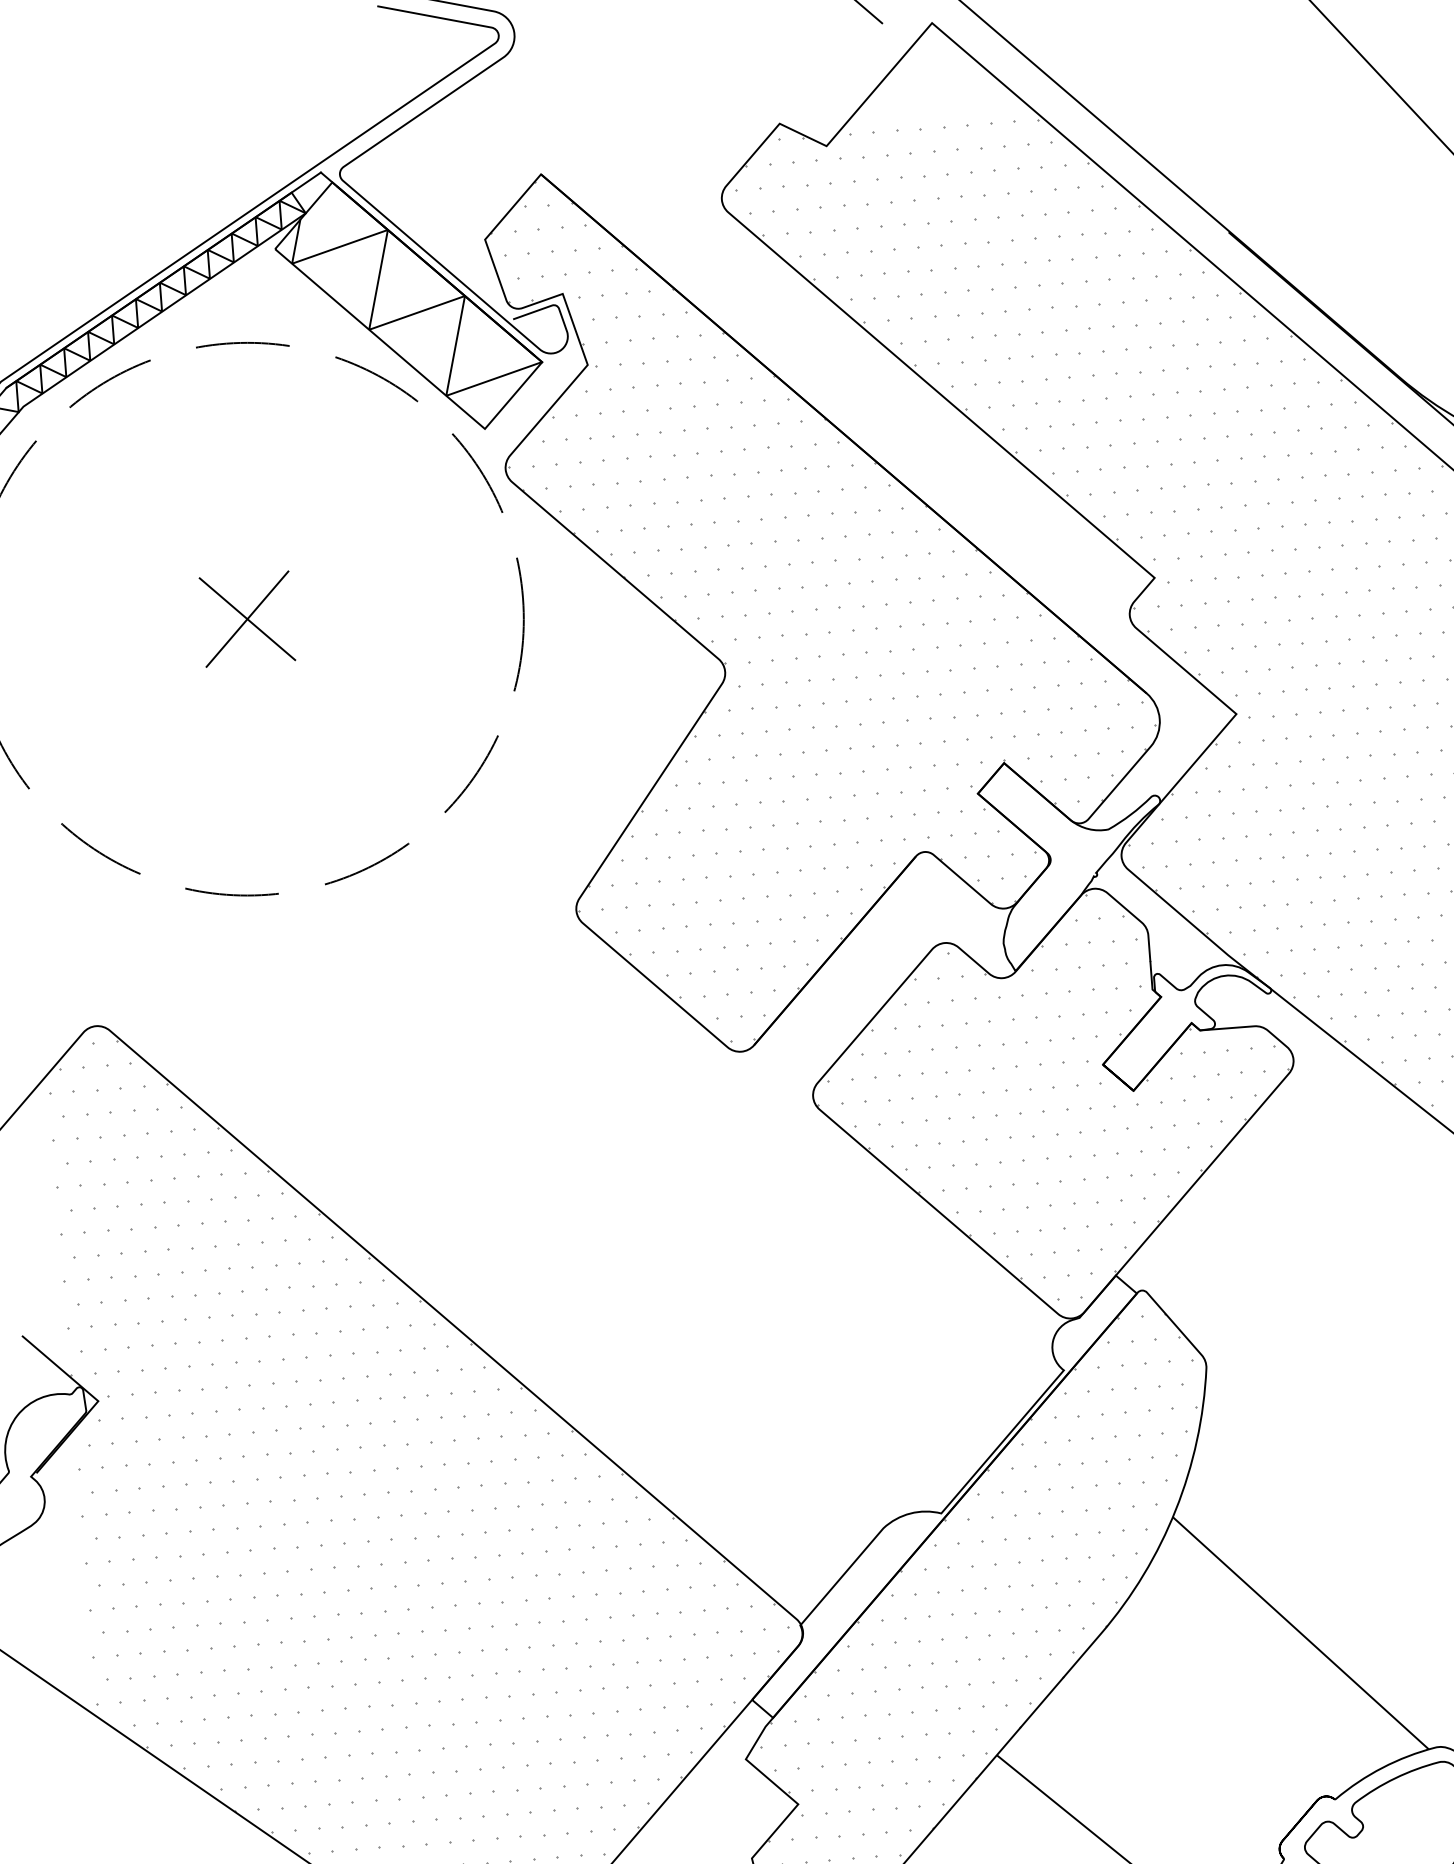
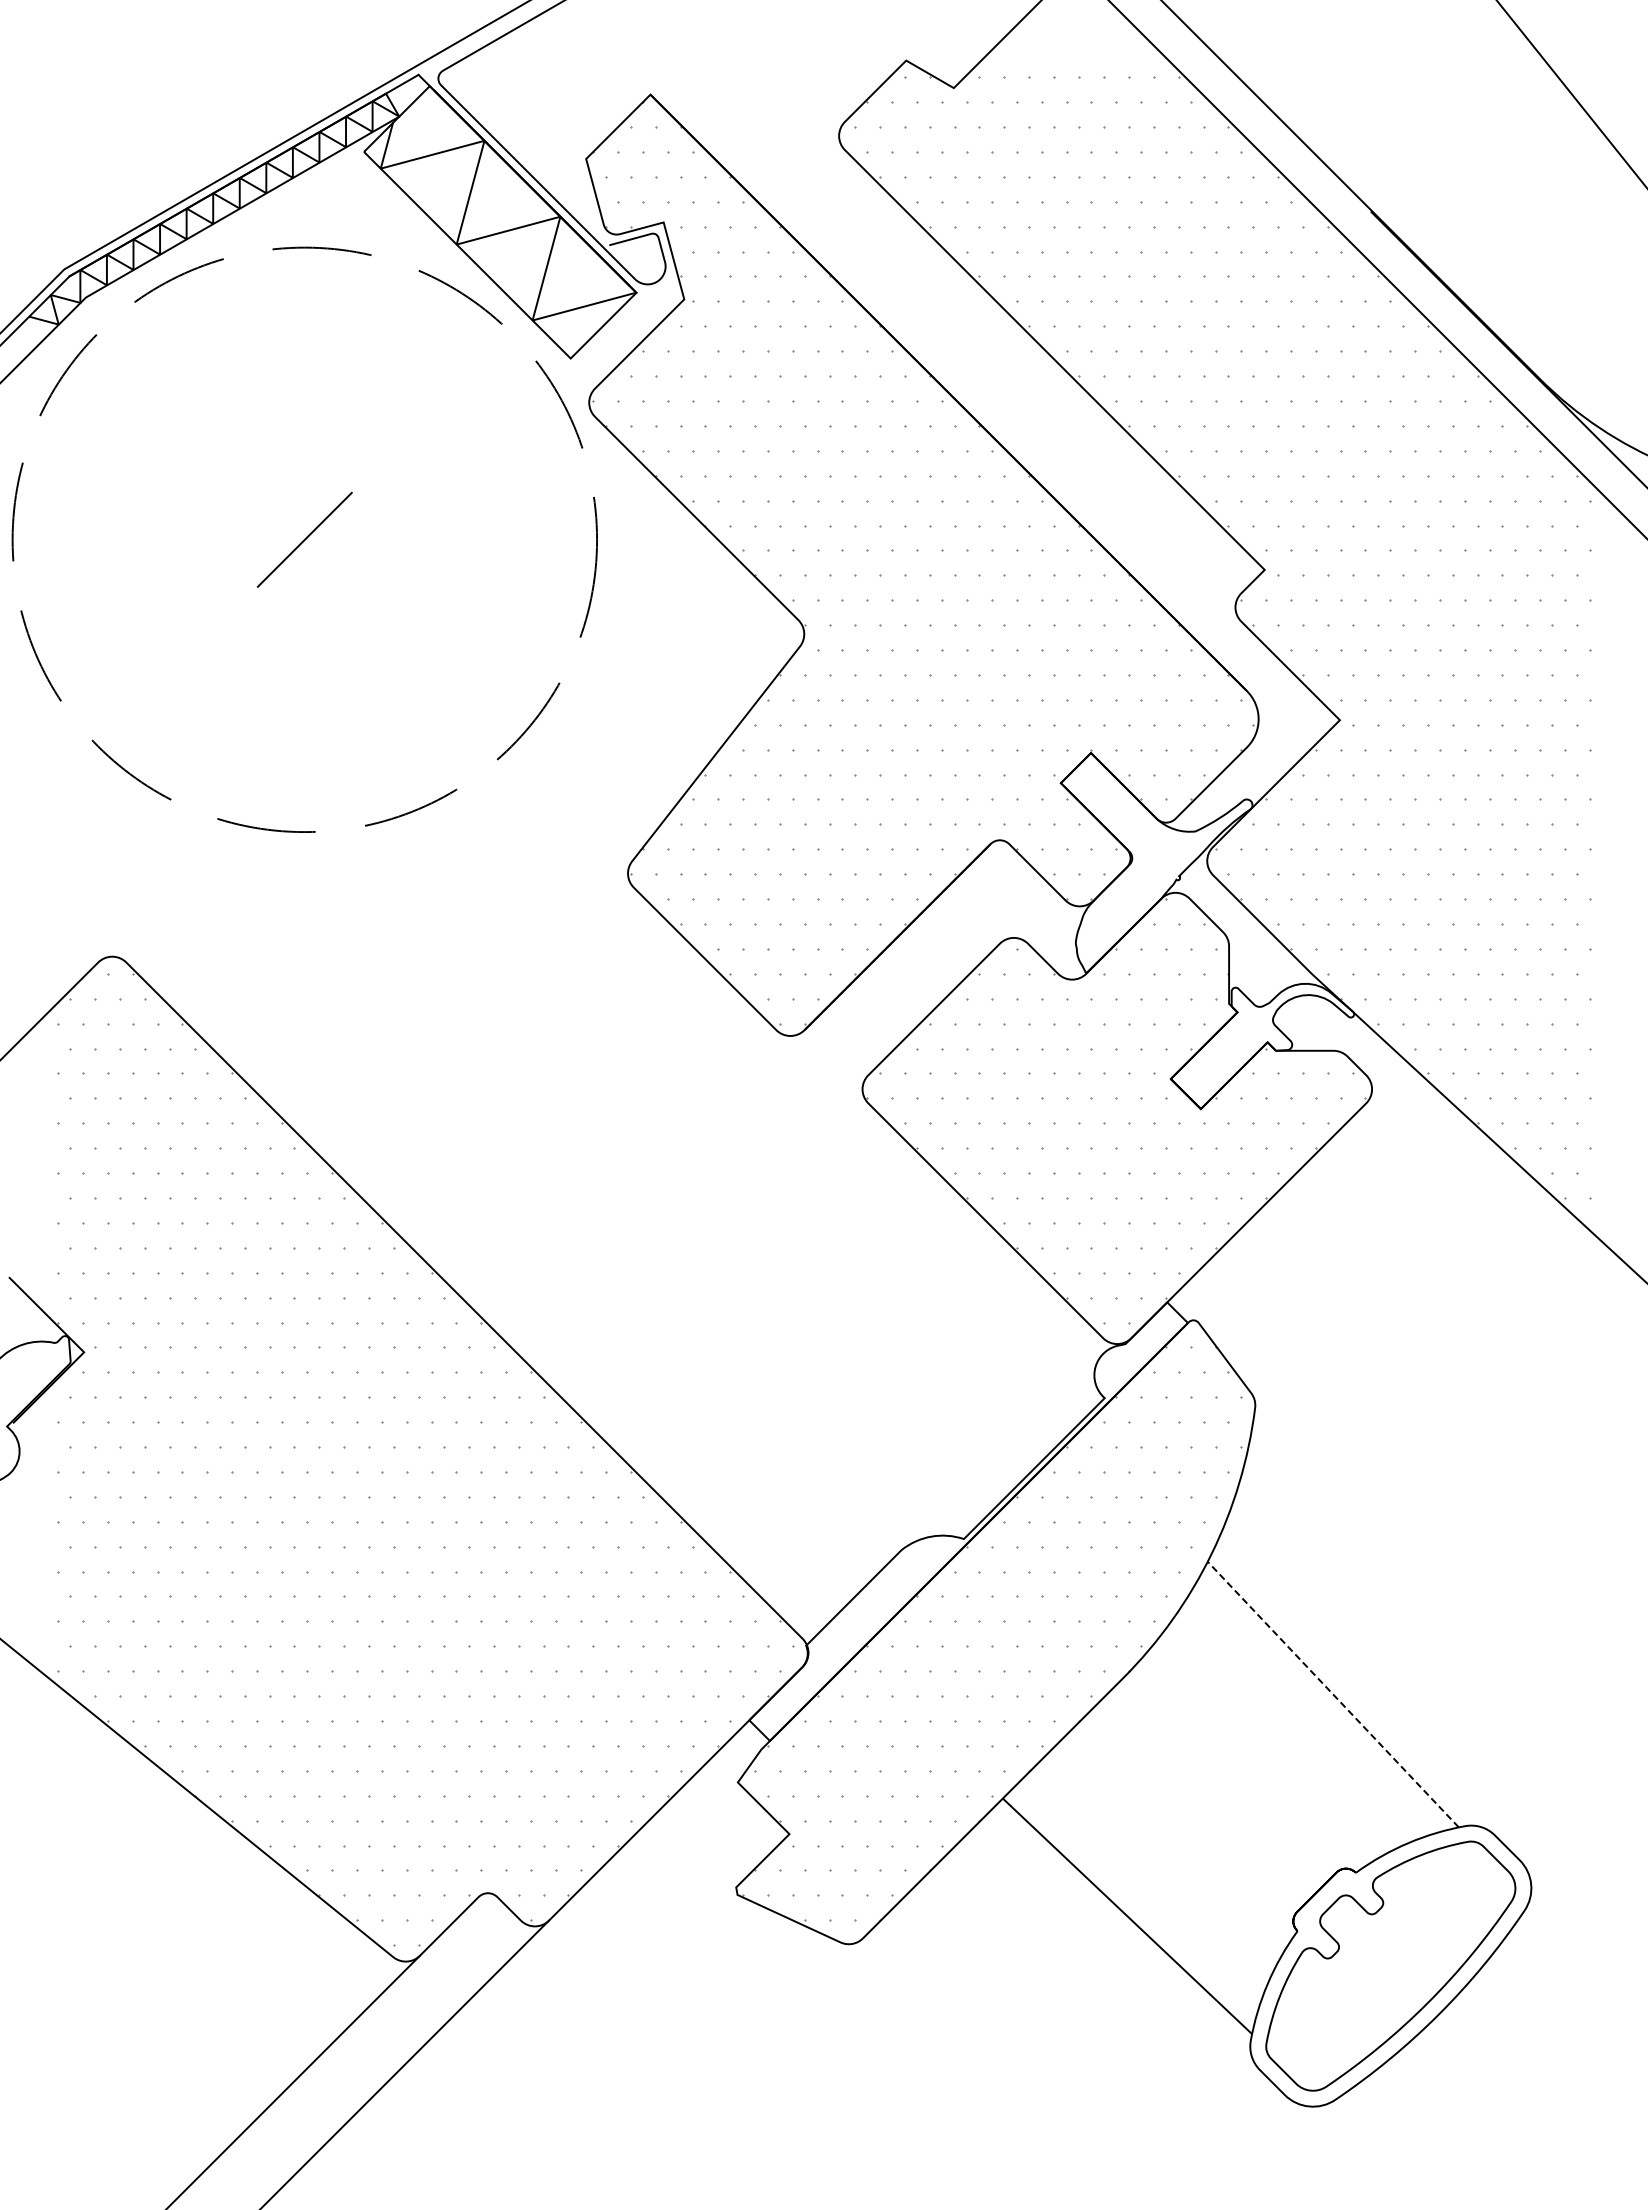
line: (247, 618) -> (304, 539), removed
line: (1301, 1633) -> (1333, 1694), solid -> dashed

